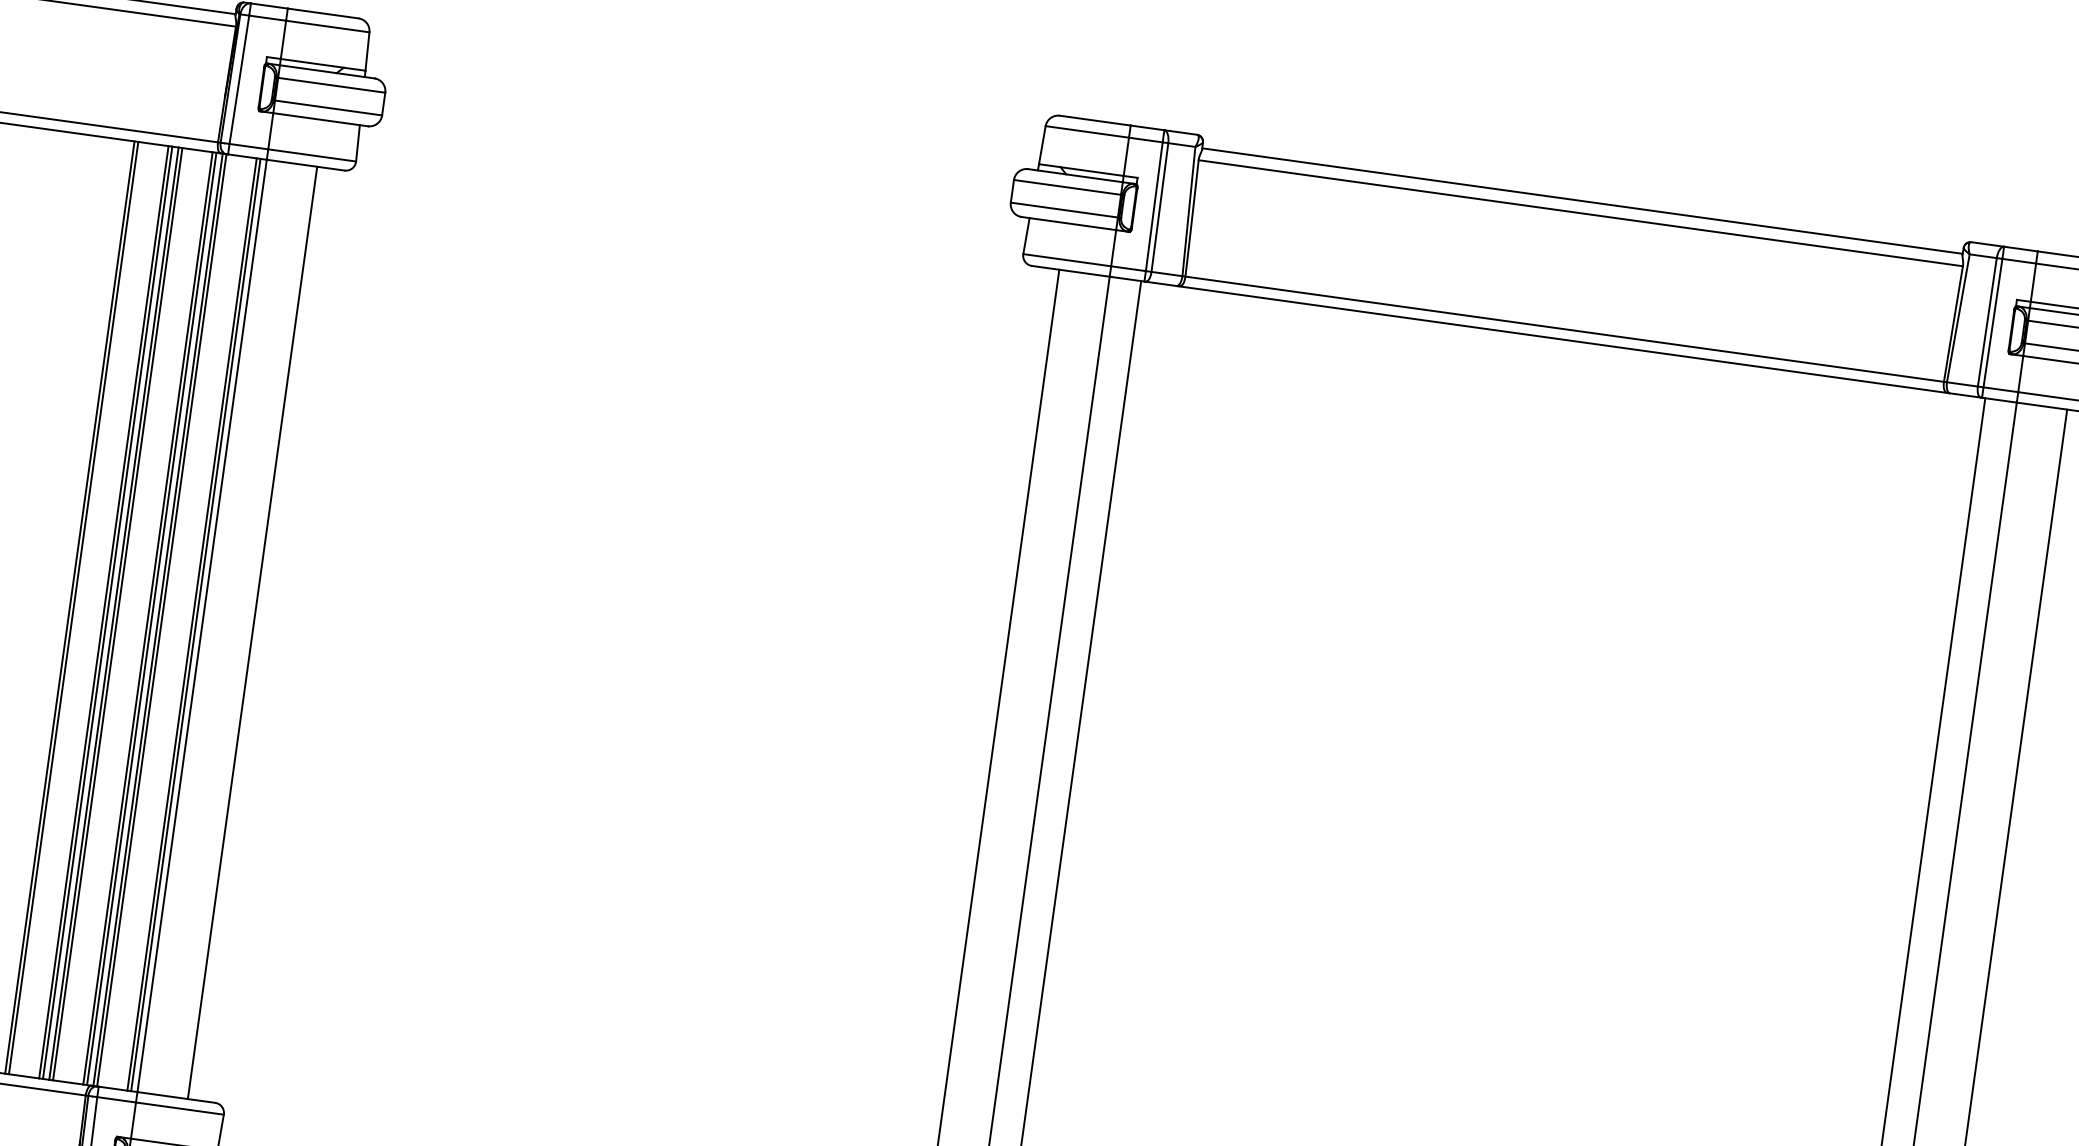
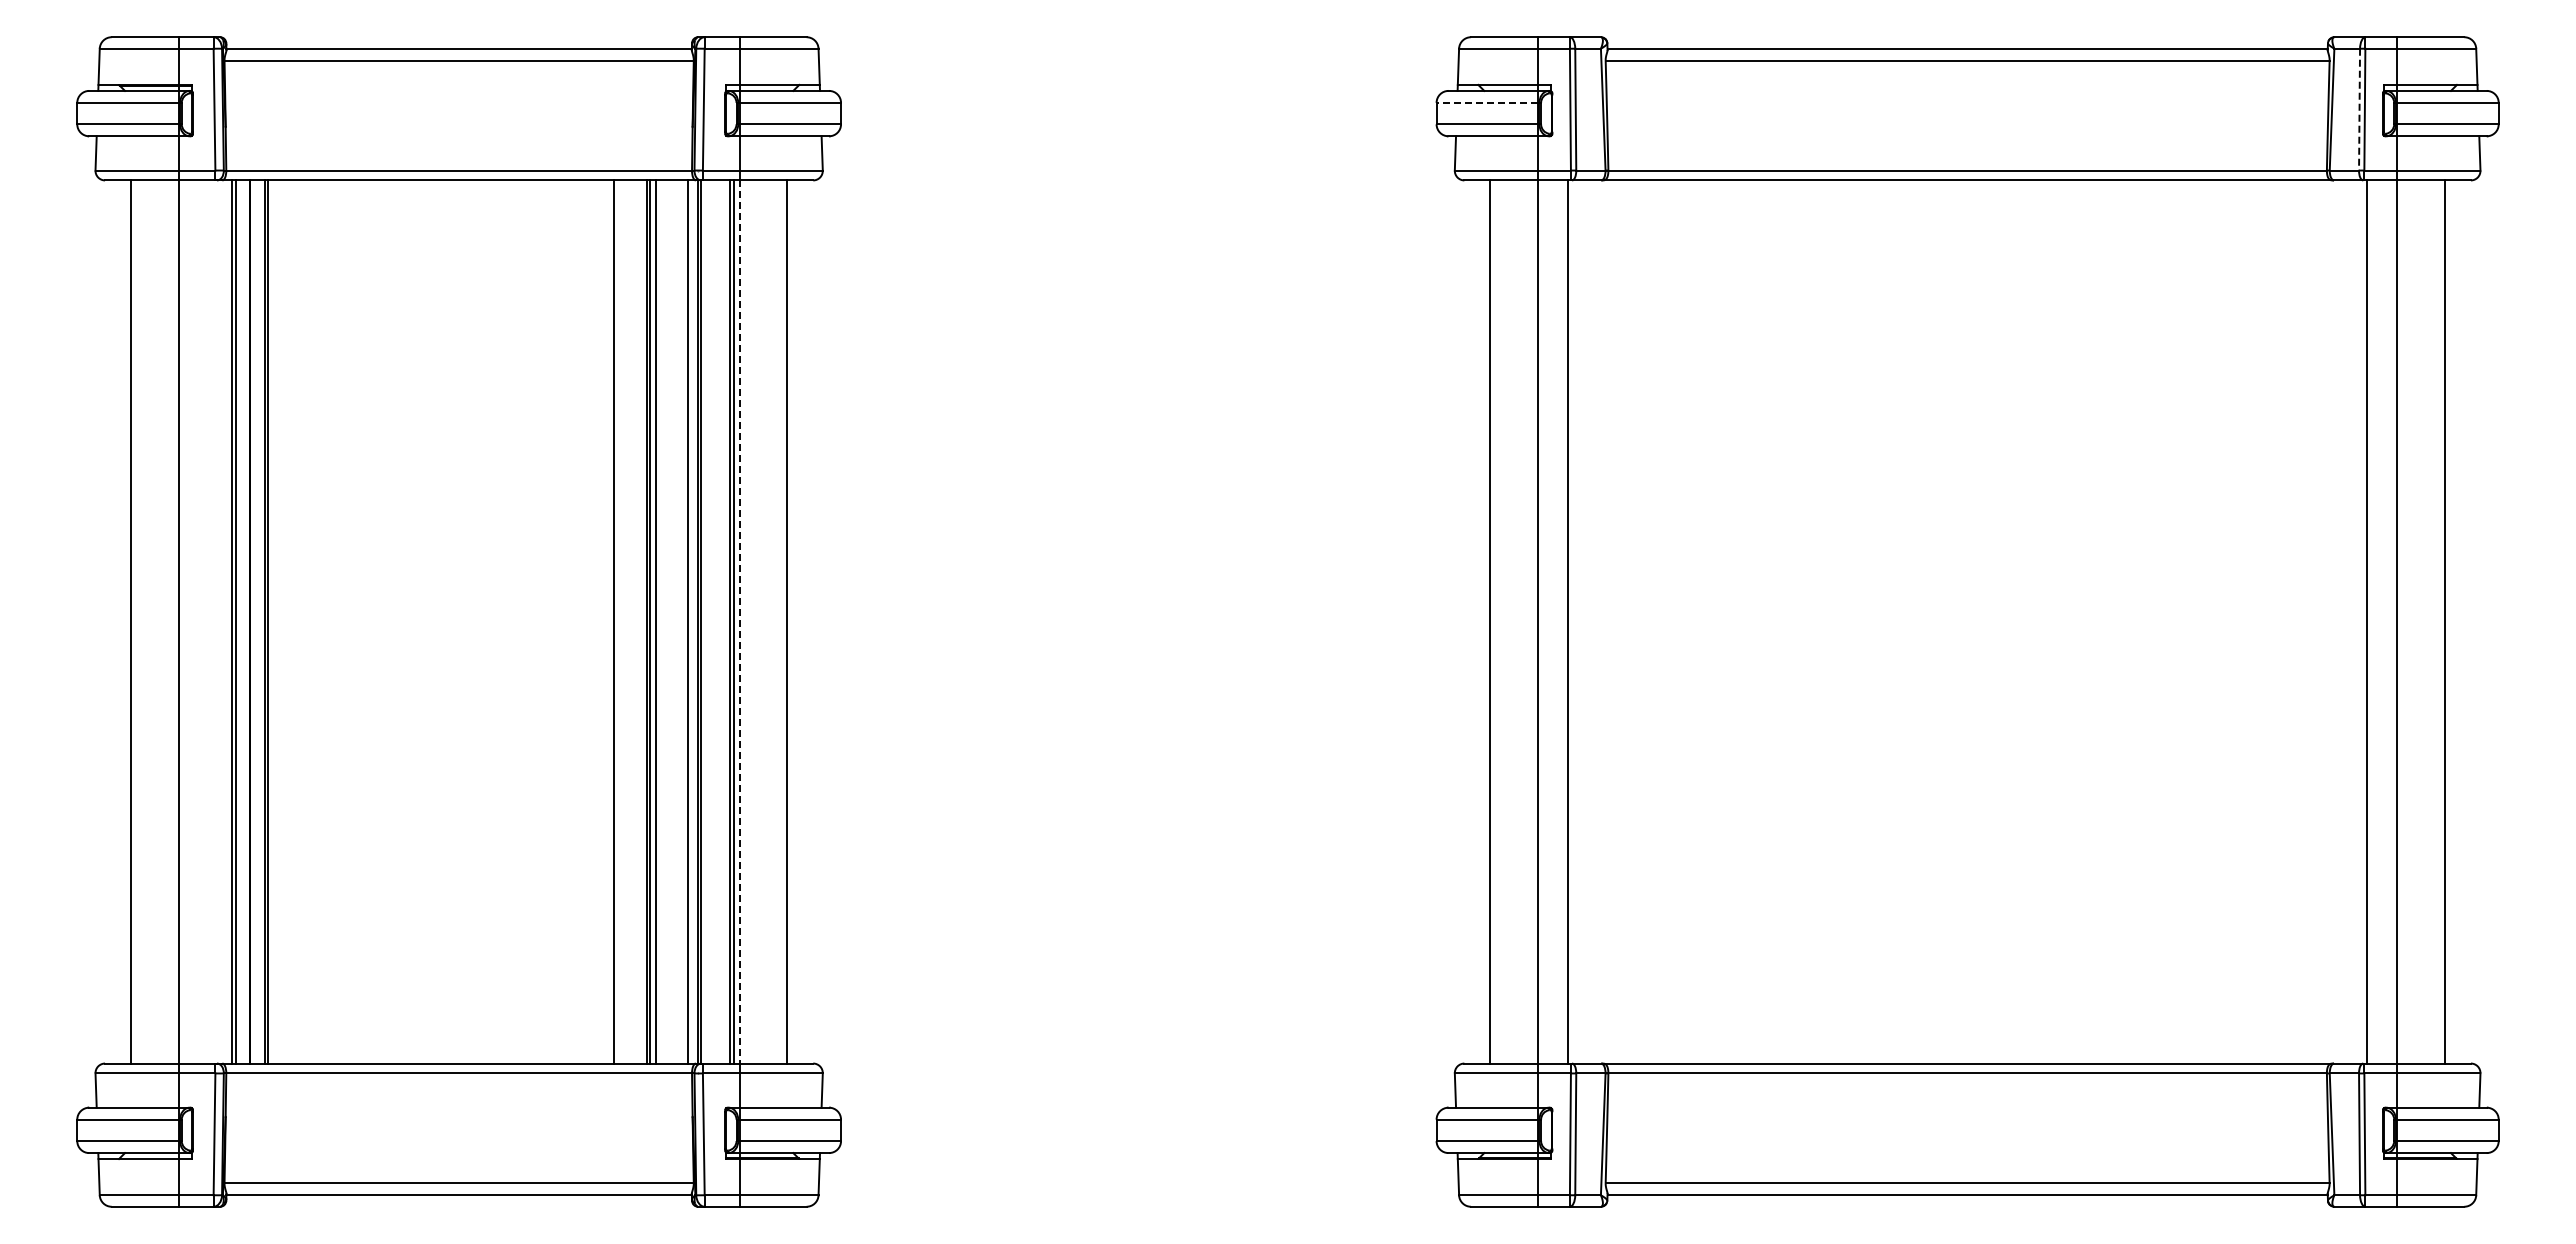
line: (1067, 187) -> (1487, 102), solid -> dashed
line: (1987, 322) -> (2359, 109), solid -> dashed
line: (73, 607) -> (617, 621), removed
line: (117, 613) -> (659, 621), removed
line: (151, 618) -> (691, 621), removed
line: (201, 626) -> (739, 622), solid -> dashed

